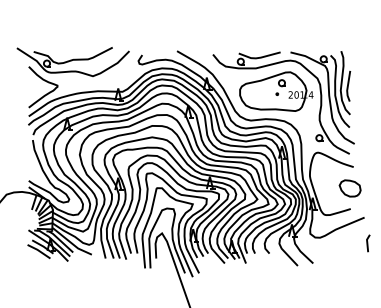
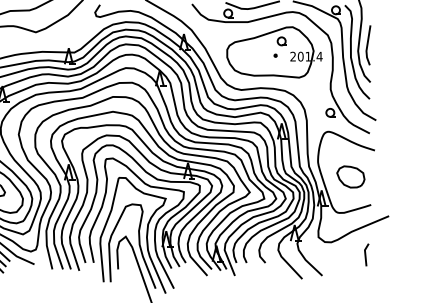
part: (349, 188) -> (350, 177), moved
line: (368, 243) -> (366, 255), moved

